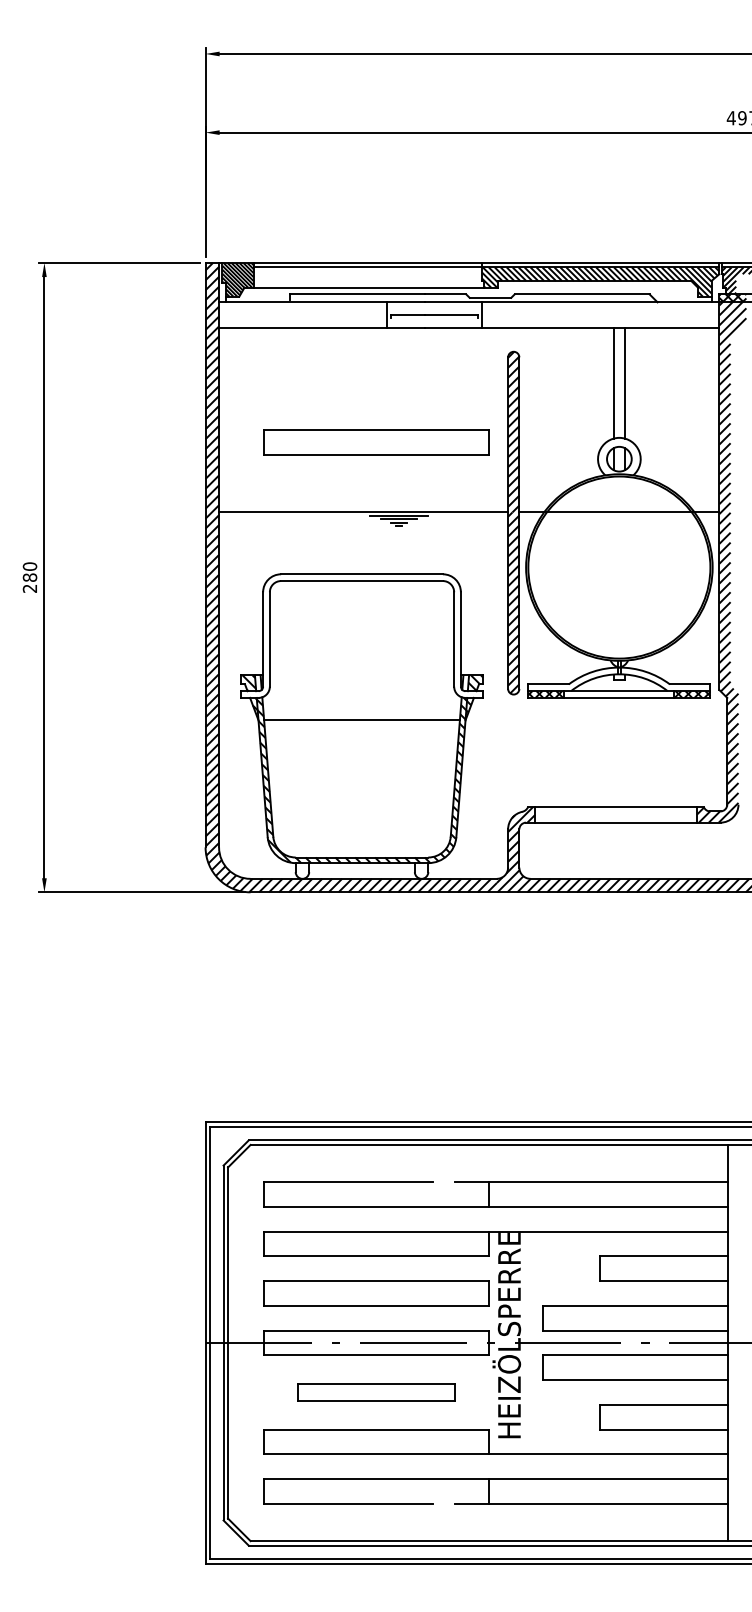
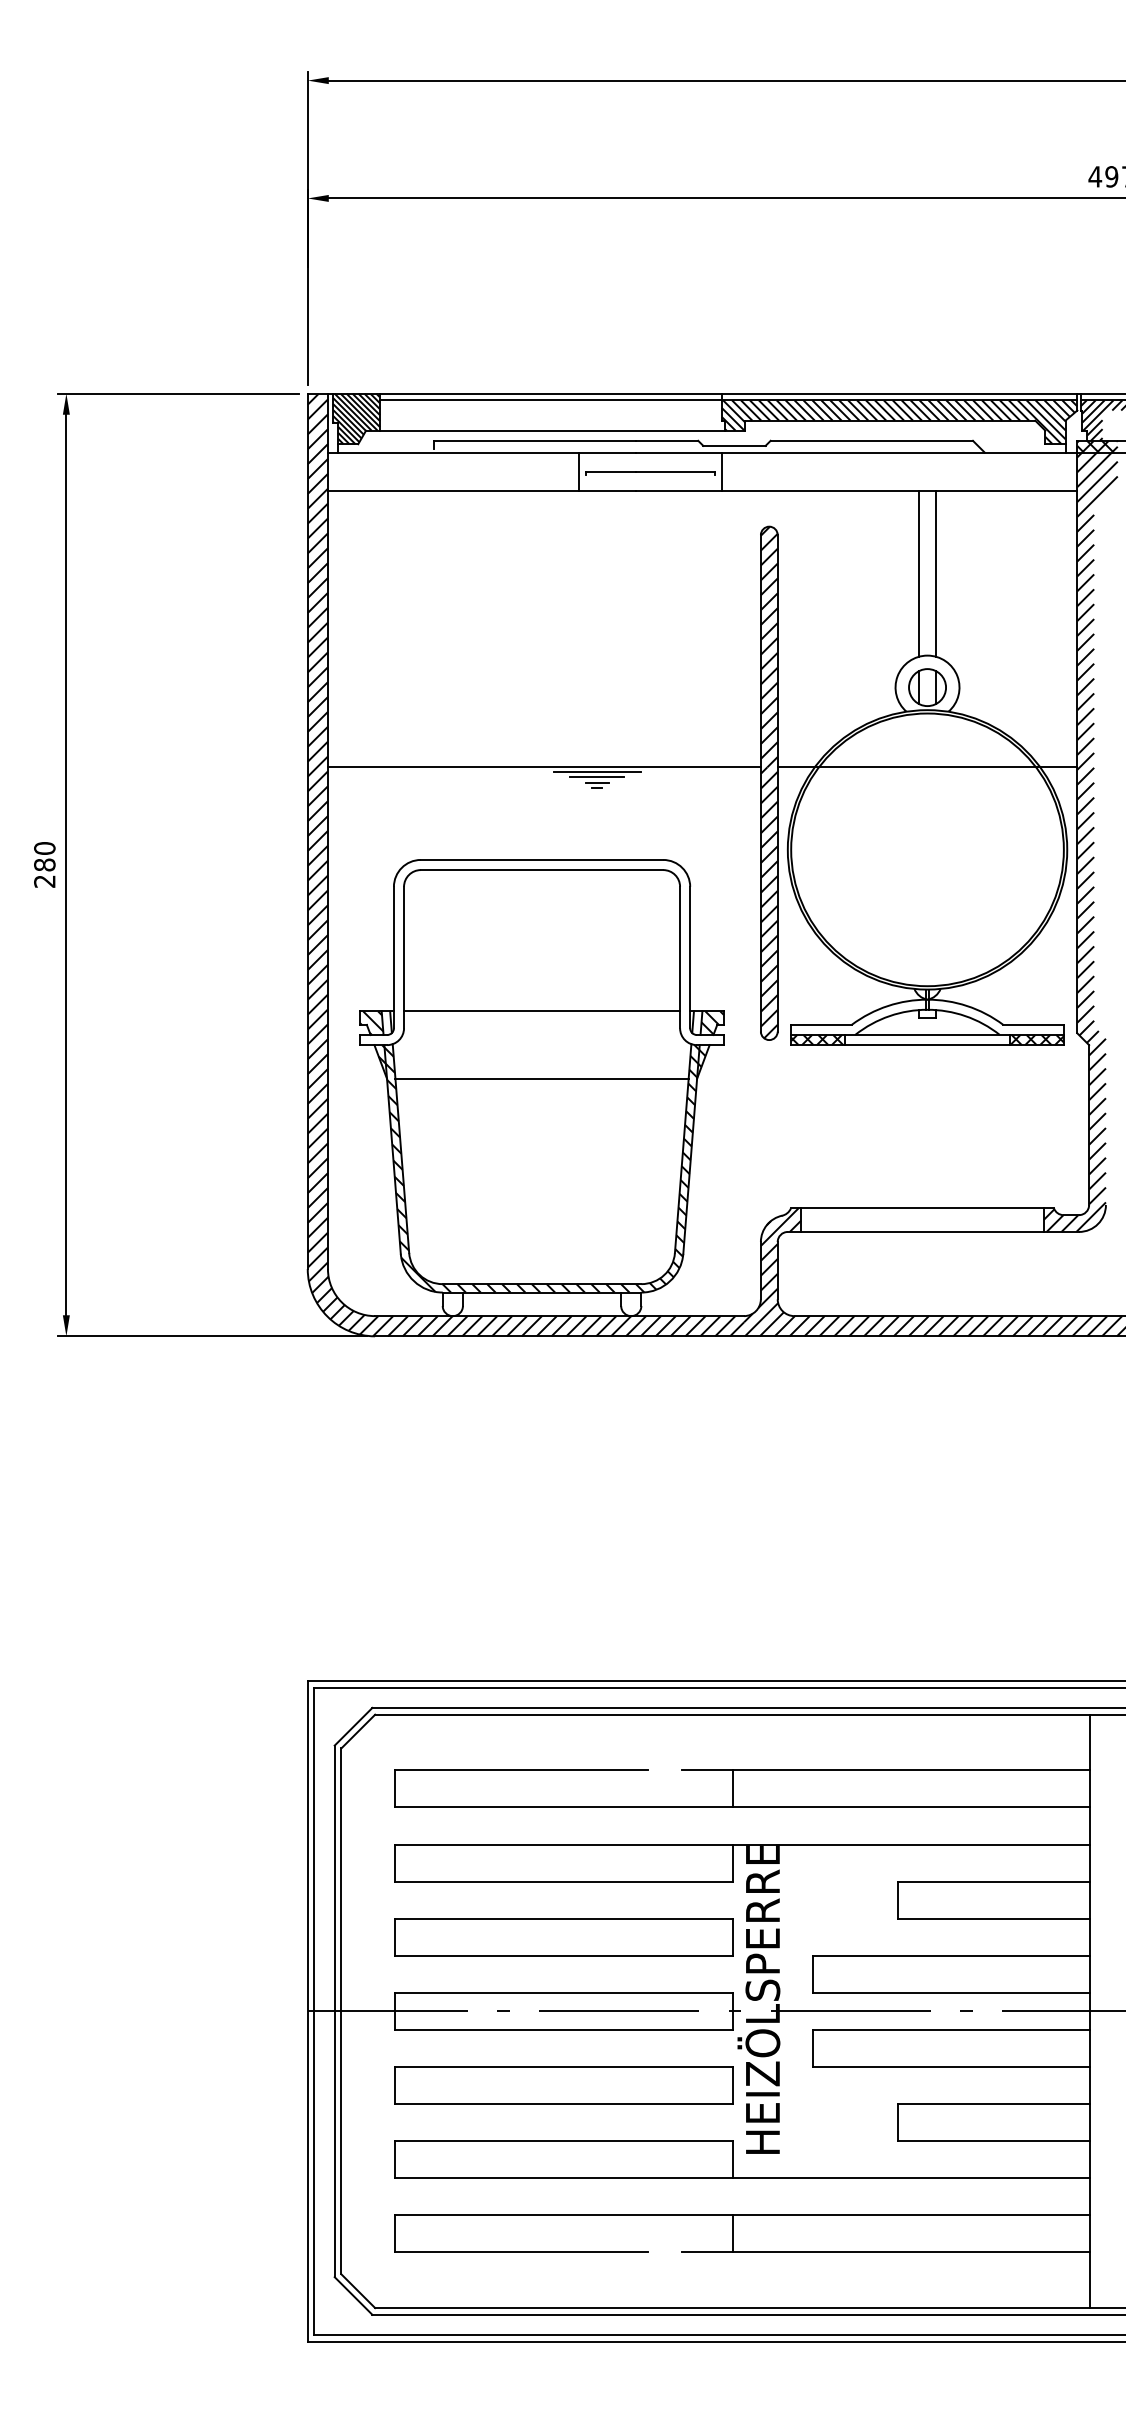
part: (376, 442) -> (563, 662), removed
line: (361, 675) -> (541, 1011), added
part: (376, 1392) -> (563, 2085), size x1.43

